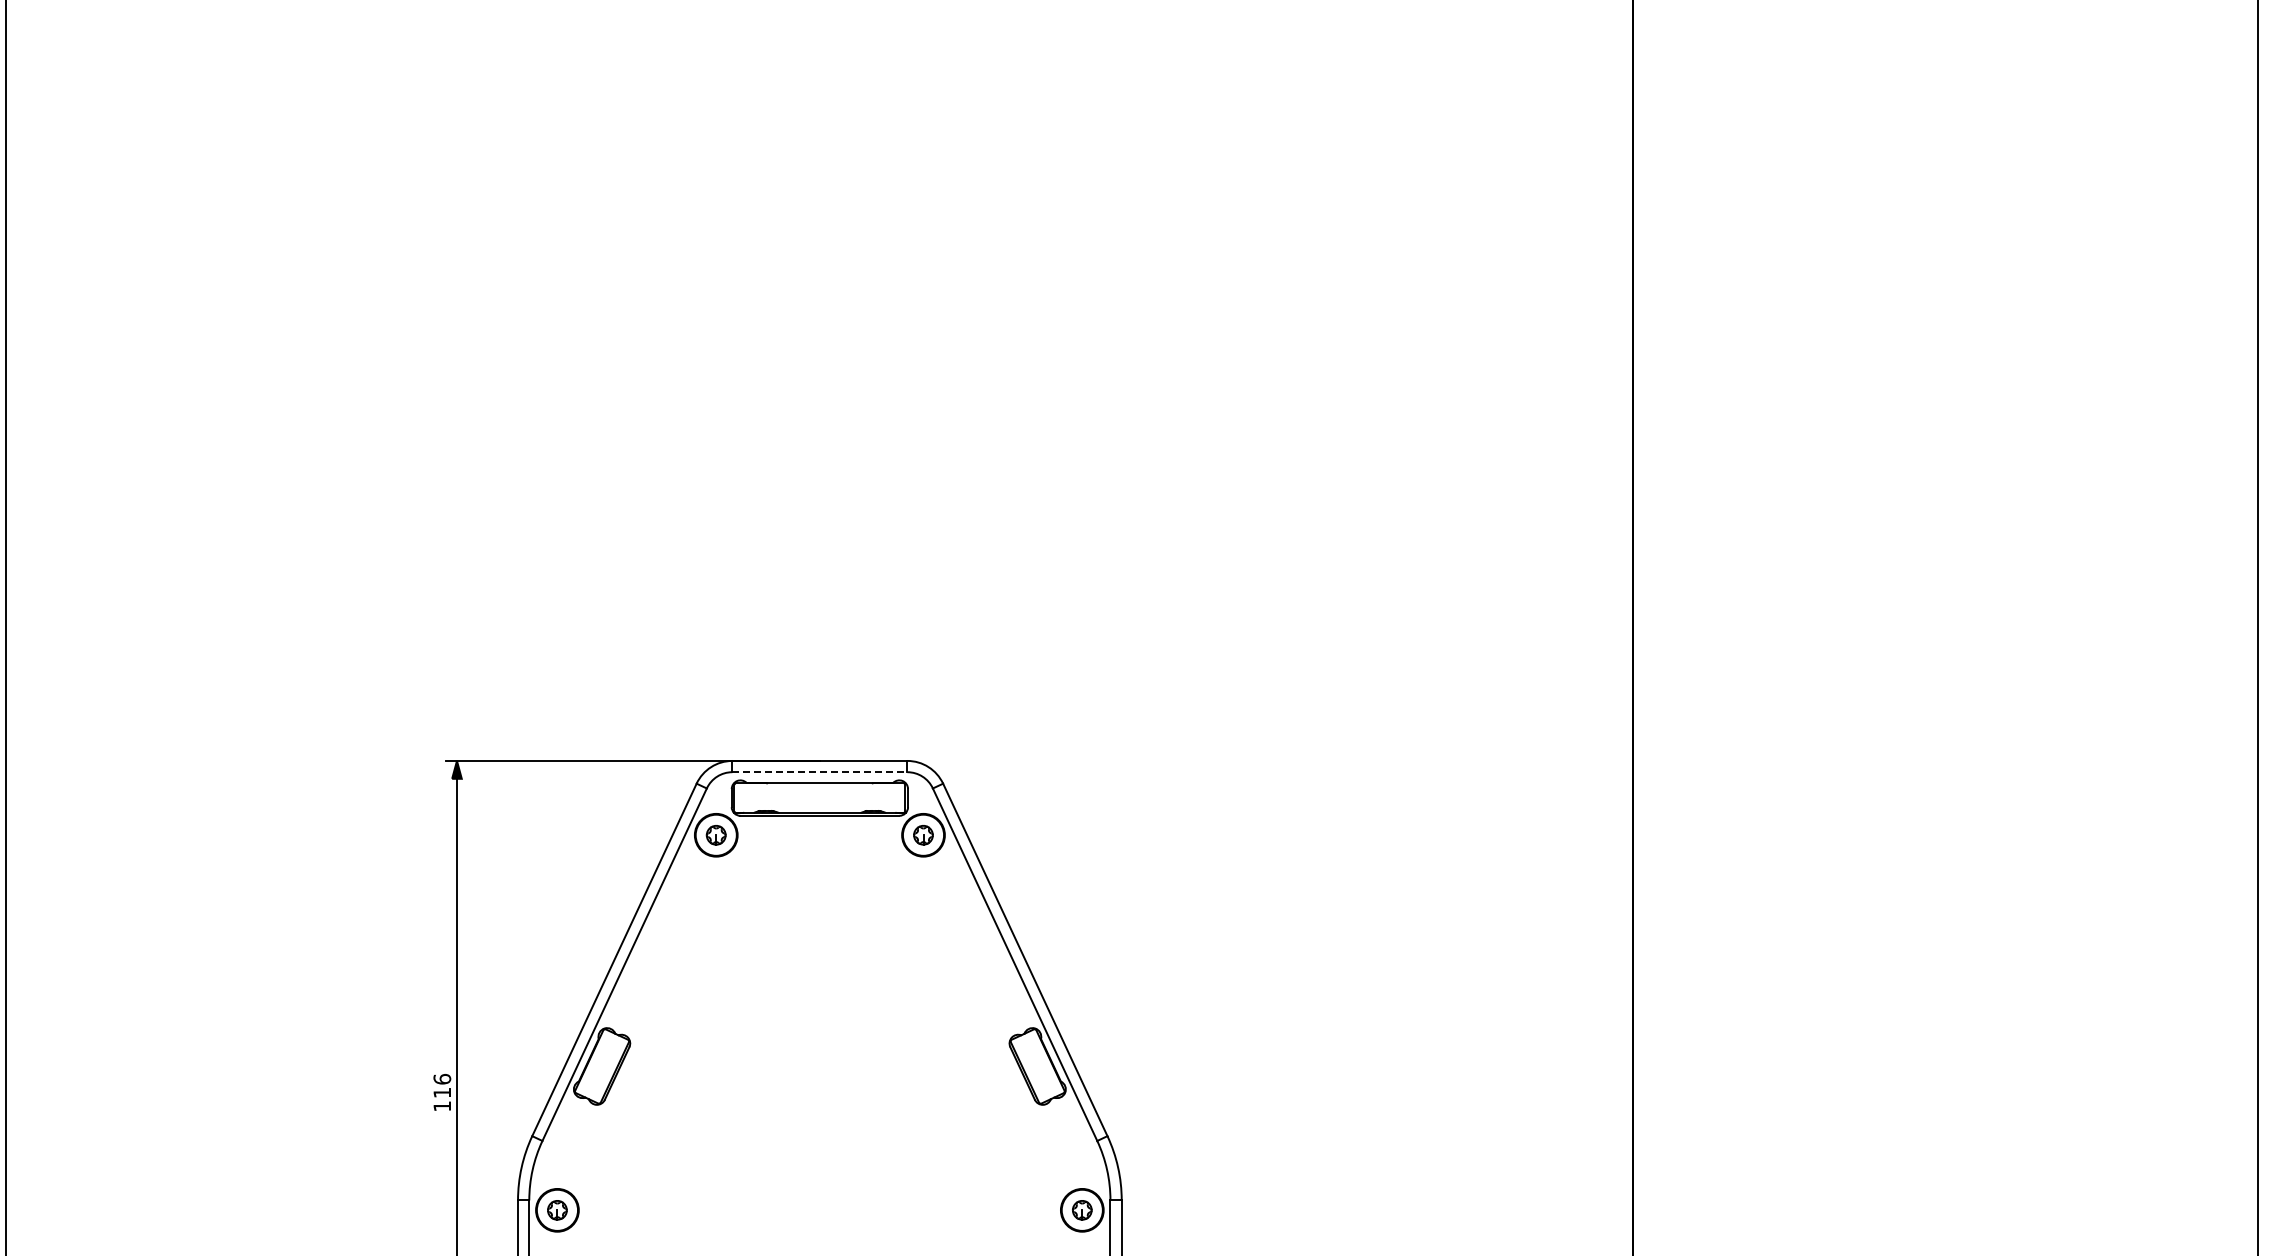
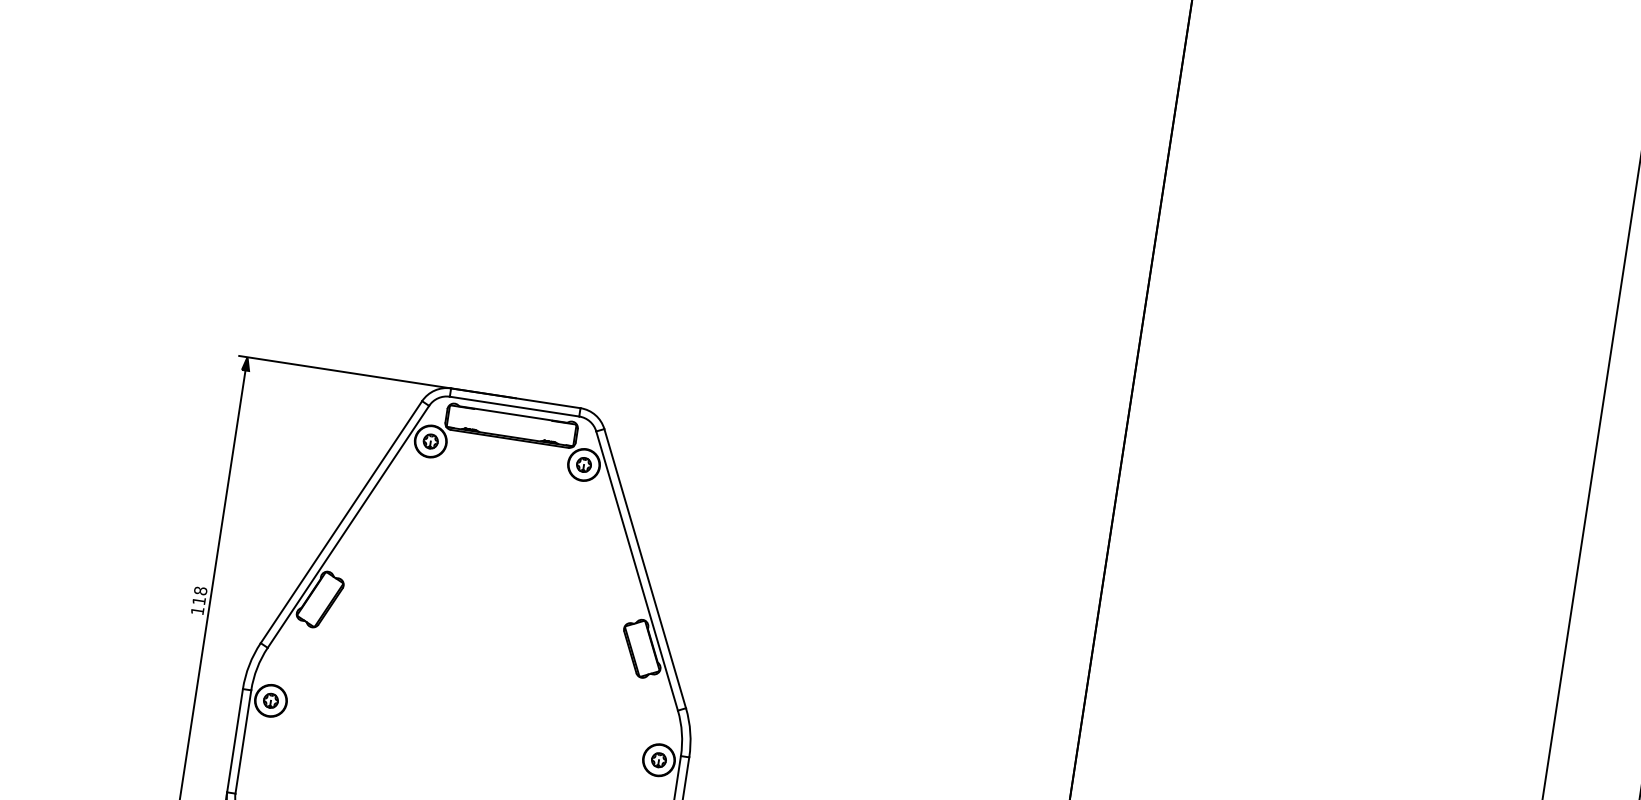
line: (819, 772) -> (514, 406), dashed -> solid
text: (442, 1078) -> (200, 590), 116 -> 118

